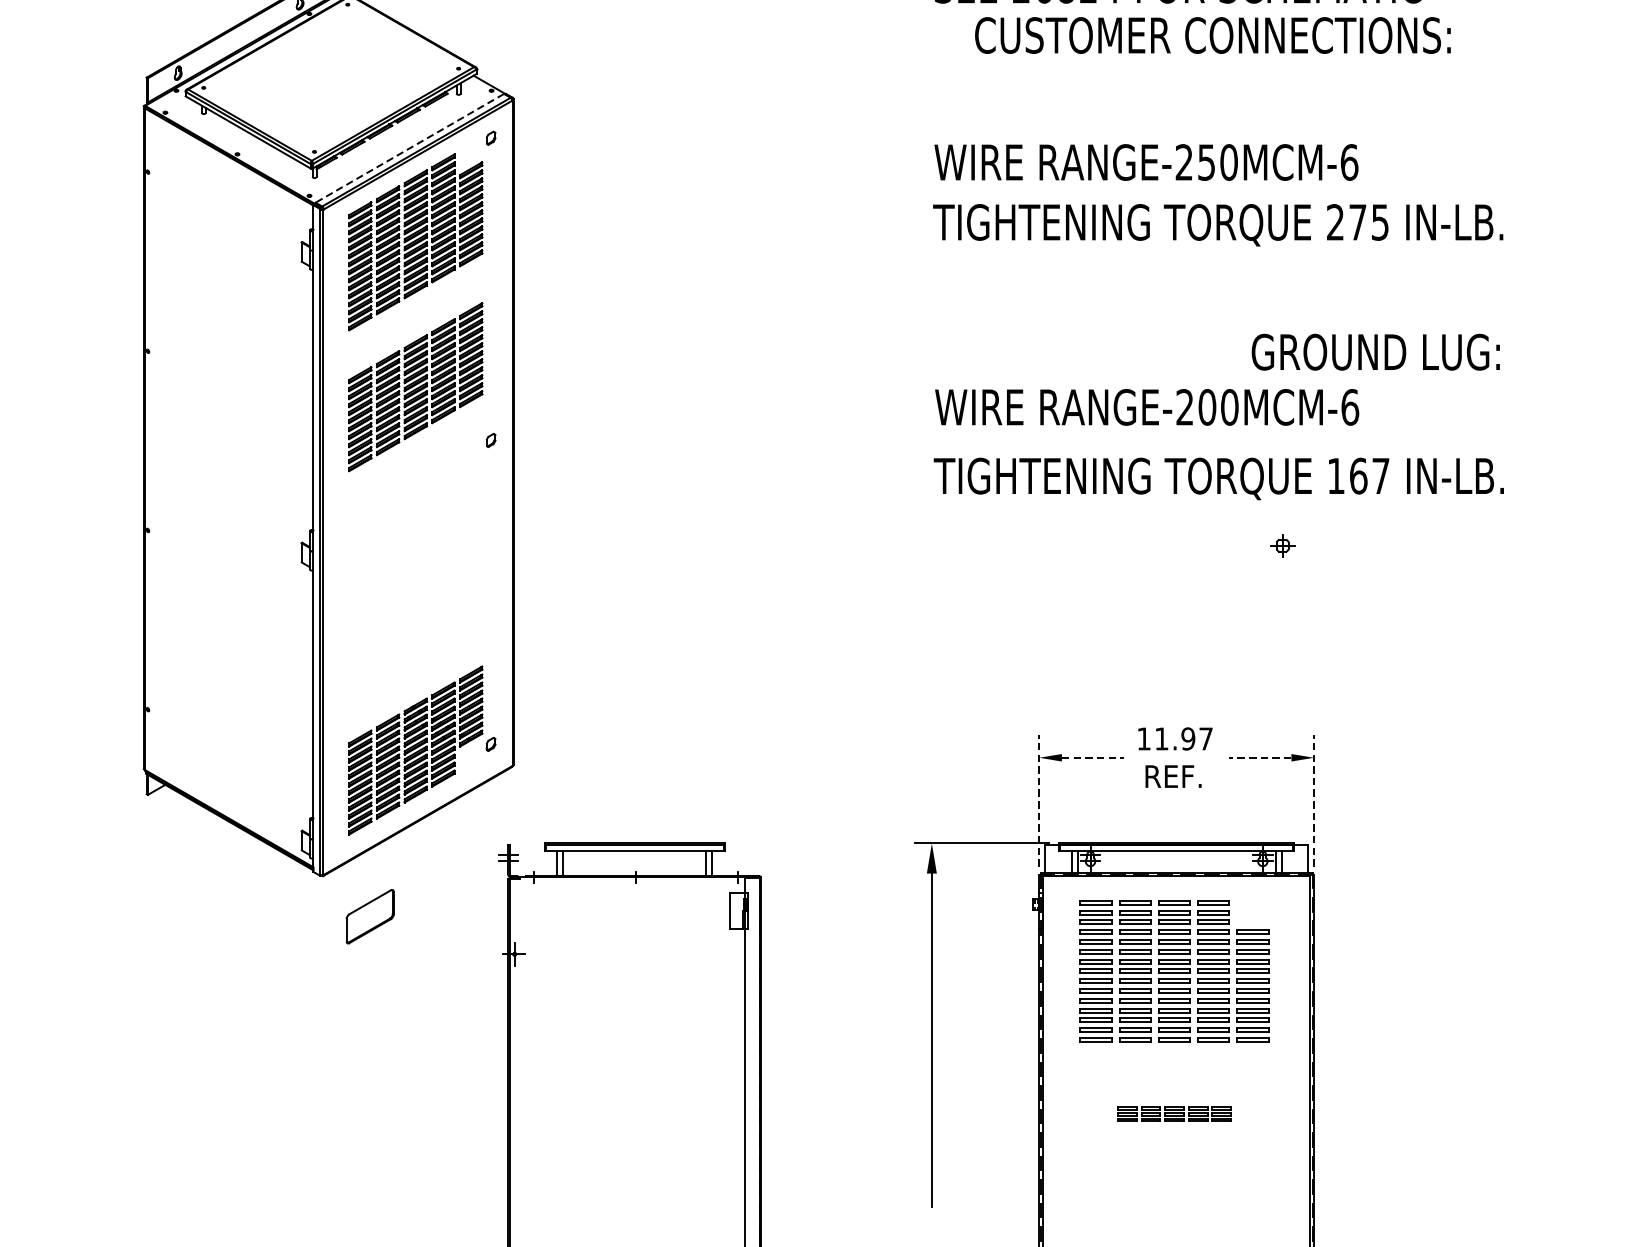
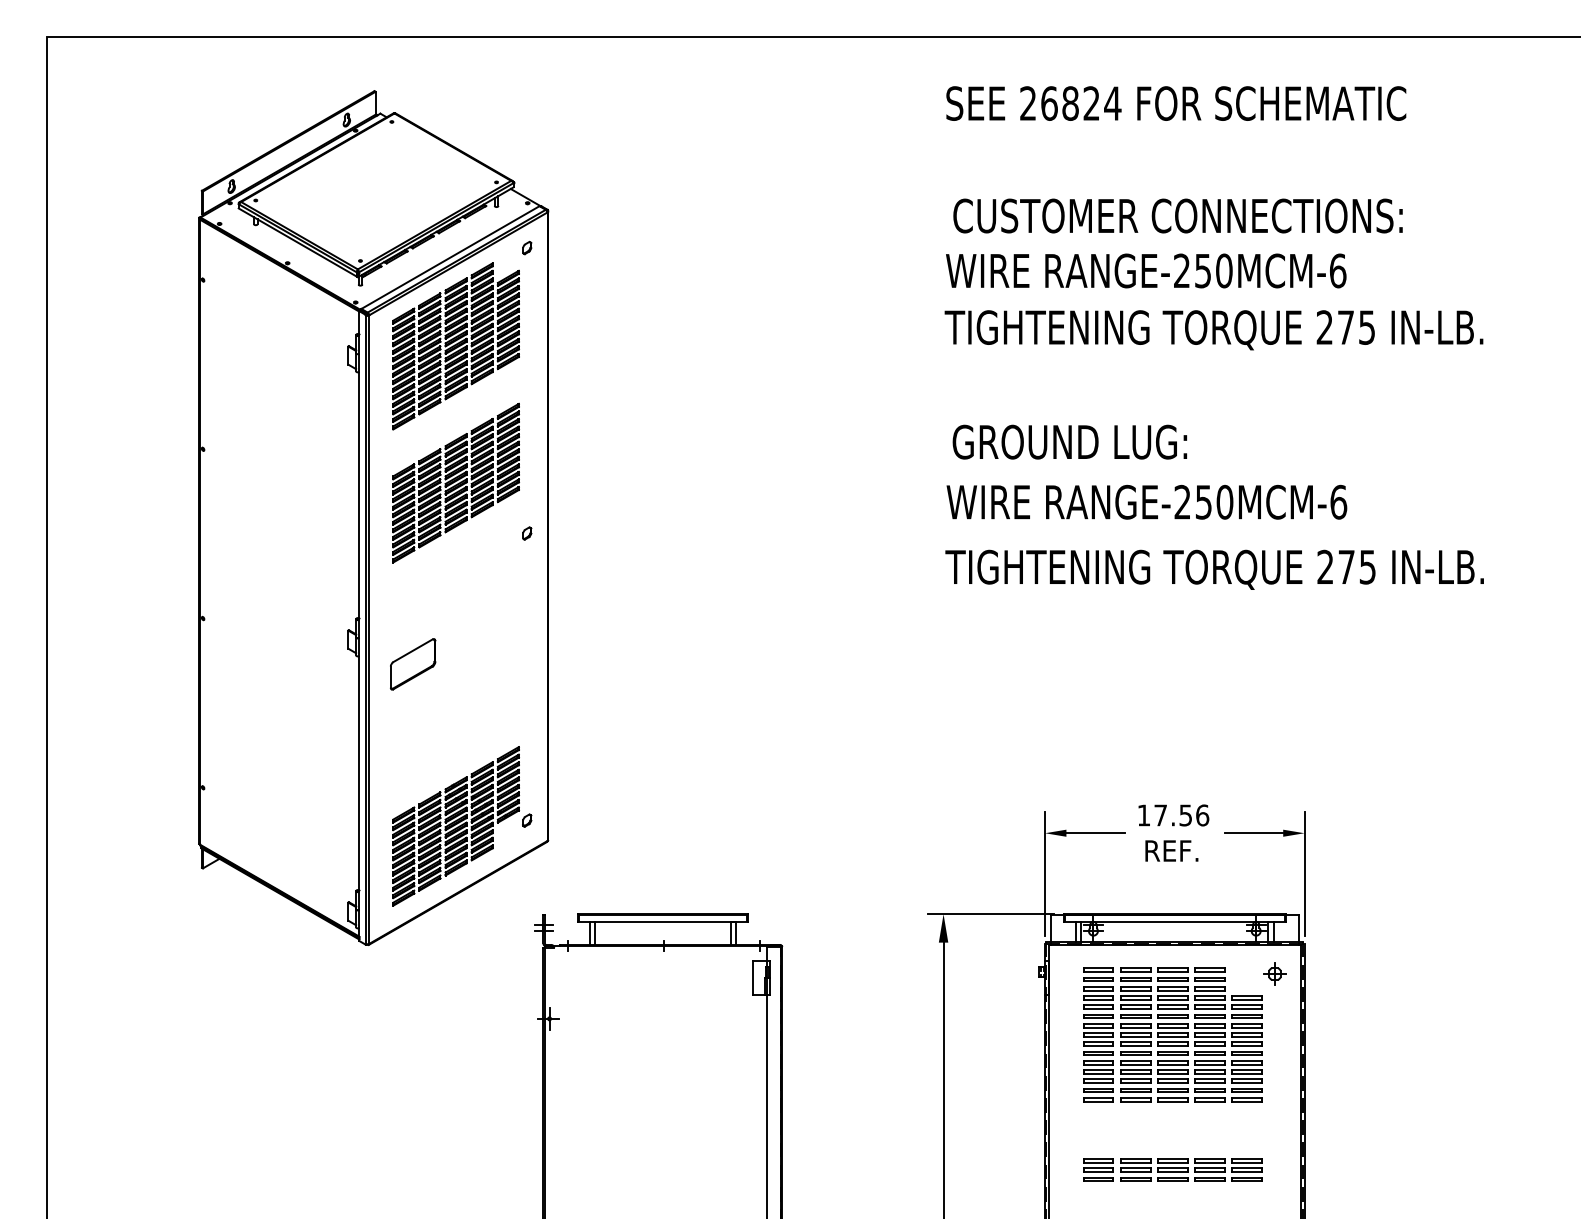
text: (1212, 34) -> (1177, 215), moved
line: (409, 148) -> (450, 257), dashed -> solid
text: (1375, 351) -> (1069, 441), moved
text: (1207, 406) -> (1203, 501), RANGE-200MCM-6 -> RANGE-250MCM-6
text: (1358, 475) -> (1346, 566), 167 -> 275
part: (1282, 545) -> (1274, 973), moved
text: (1183, 738) -> (1181, 815), 11.97 -> 17.56
line: (1093, 758) -> (1096, 833), dashed -> solid
line: (1259, 758) -> (1253, 833), dashed -> solid
line: (1039, 800) -> (1045, 873), dashed -> solid
line: (1313, 800) -> (1304, 873), dashed -> solid
part: (370, 916) -> (413, 664), moved
part: (1174, 1113) -> (1172, 1169), size x1.67

